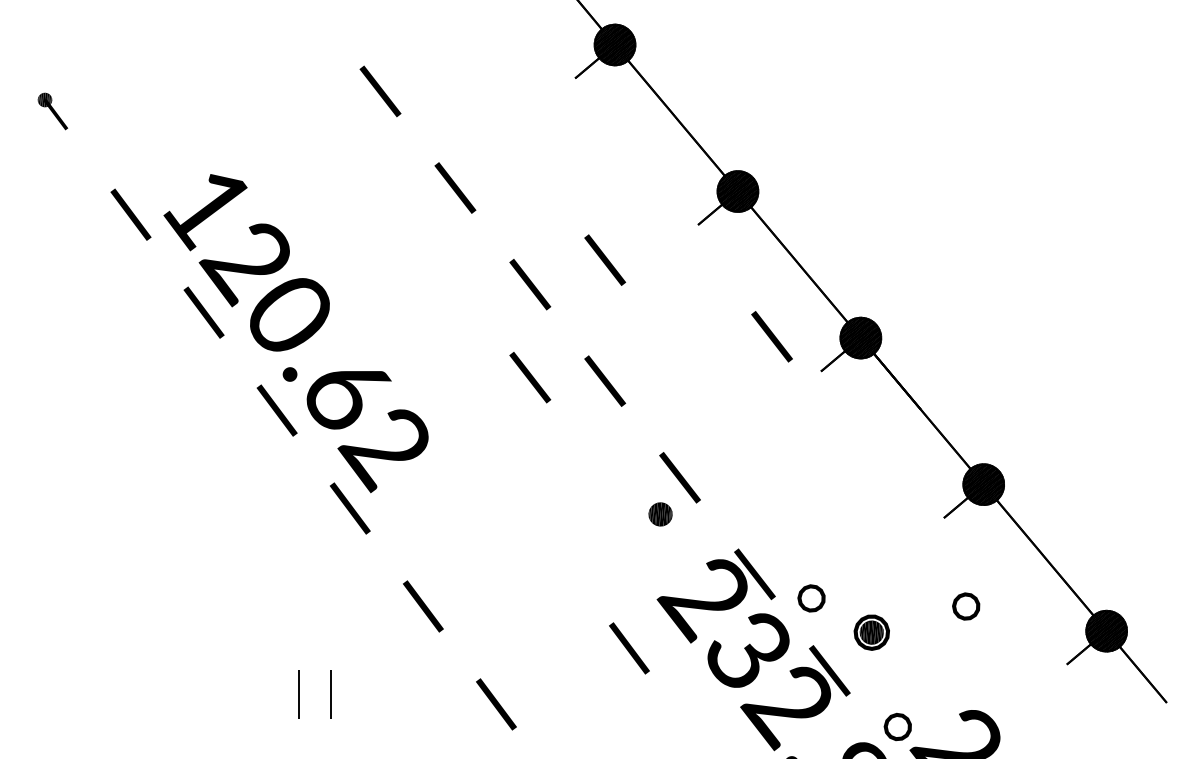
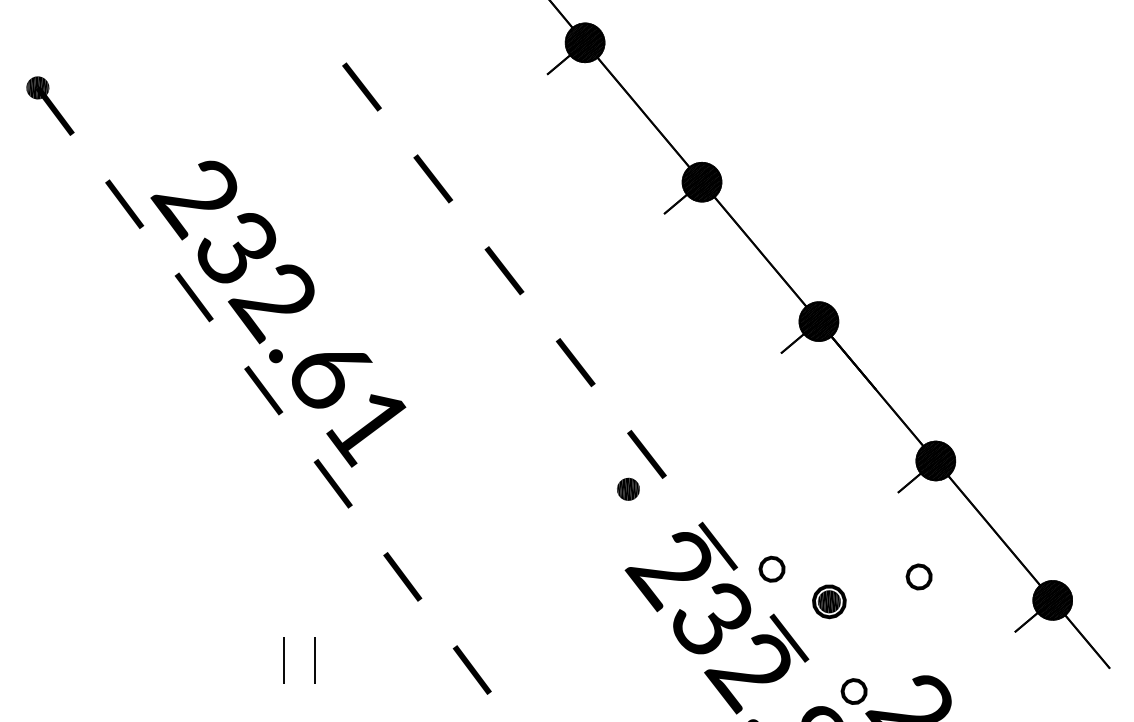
part: (52, 111) -> (50, 106), size x1.67
line: (605, 259) -> (576, 246), removed
text: (293, 331) -> (279, 315), 120.62 -> 232.61
line: (771, 336) -> (733, 320), removed
line: (530, 377) -> (504, 359), removed
line: (629, 648) -> (598, 616), removed

